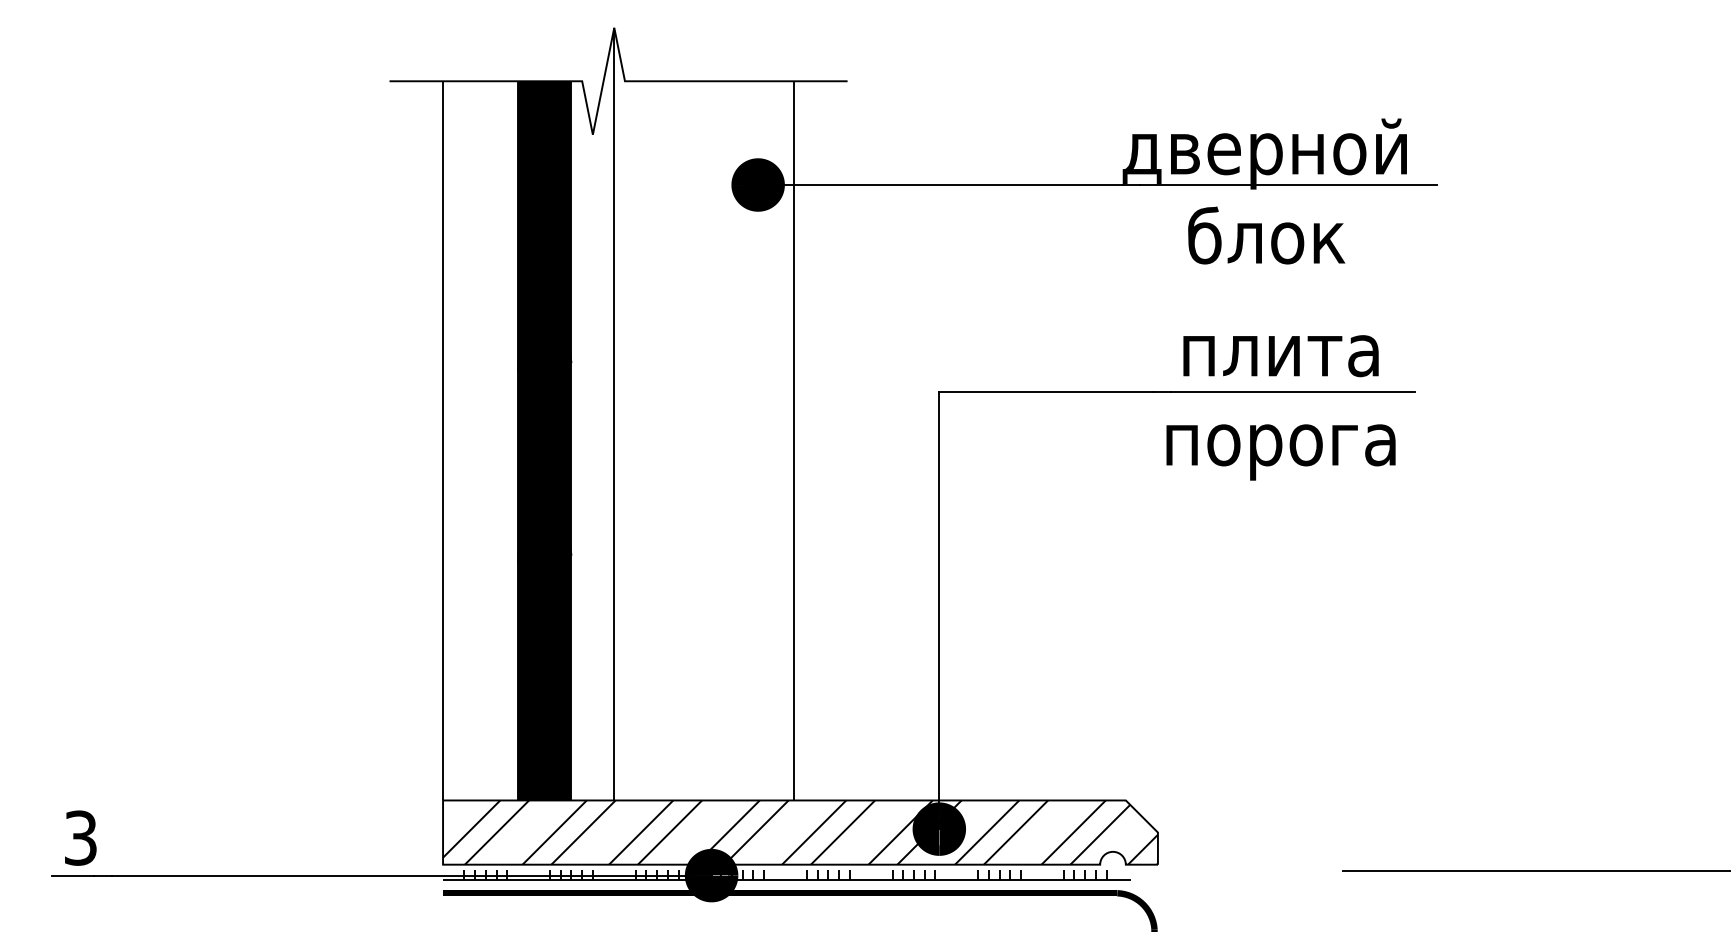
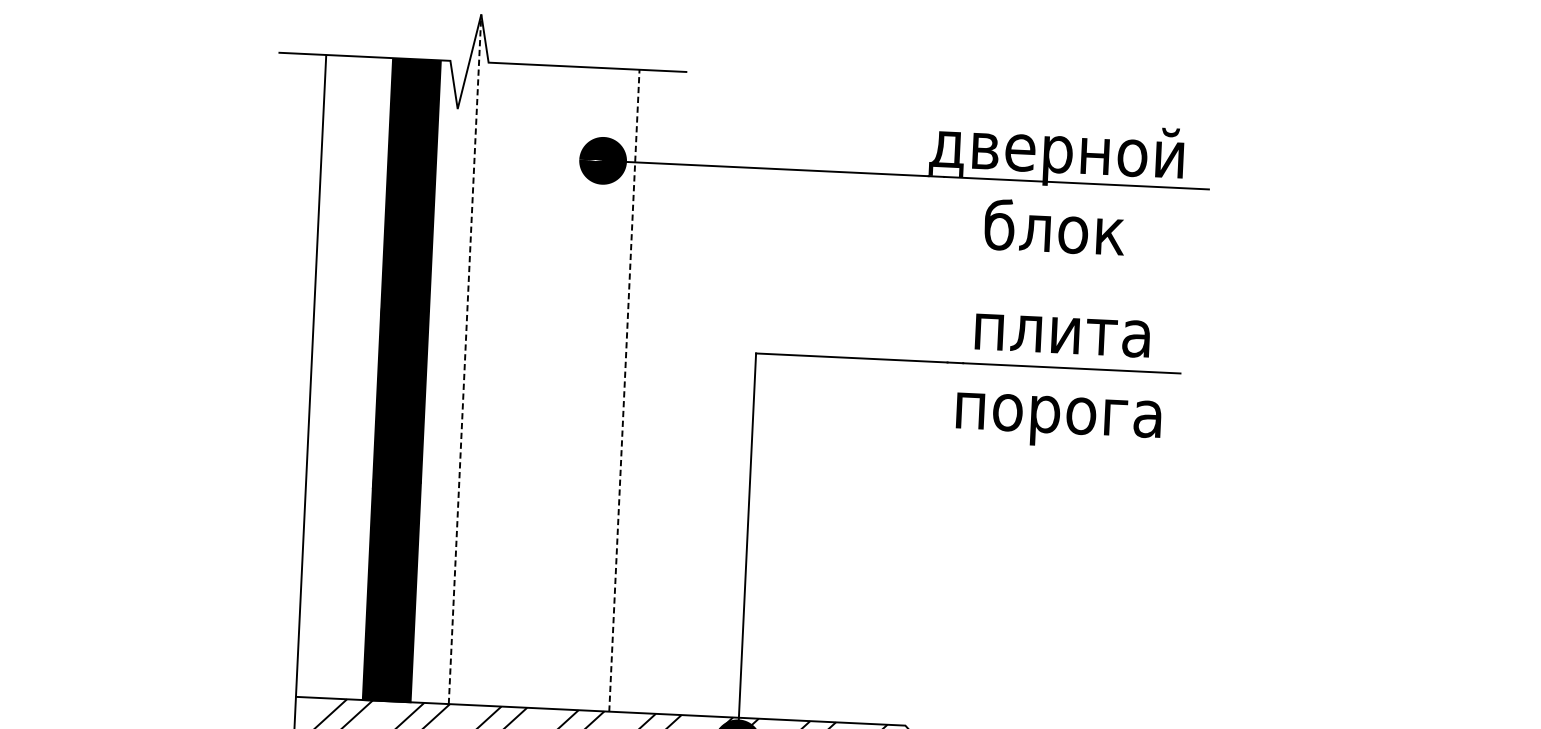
line: (614, 413) -> (465, 358), solid -> dashed
line: (794, 440) -> (624, 390), solid -> dashed

